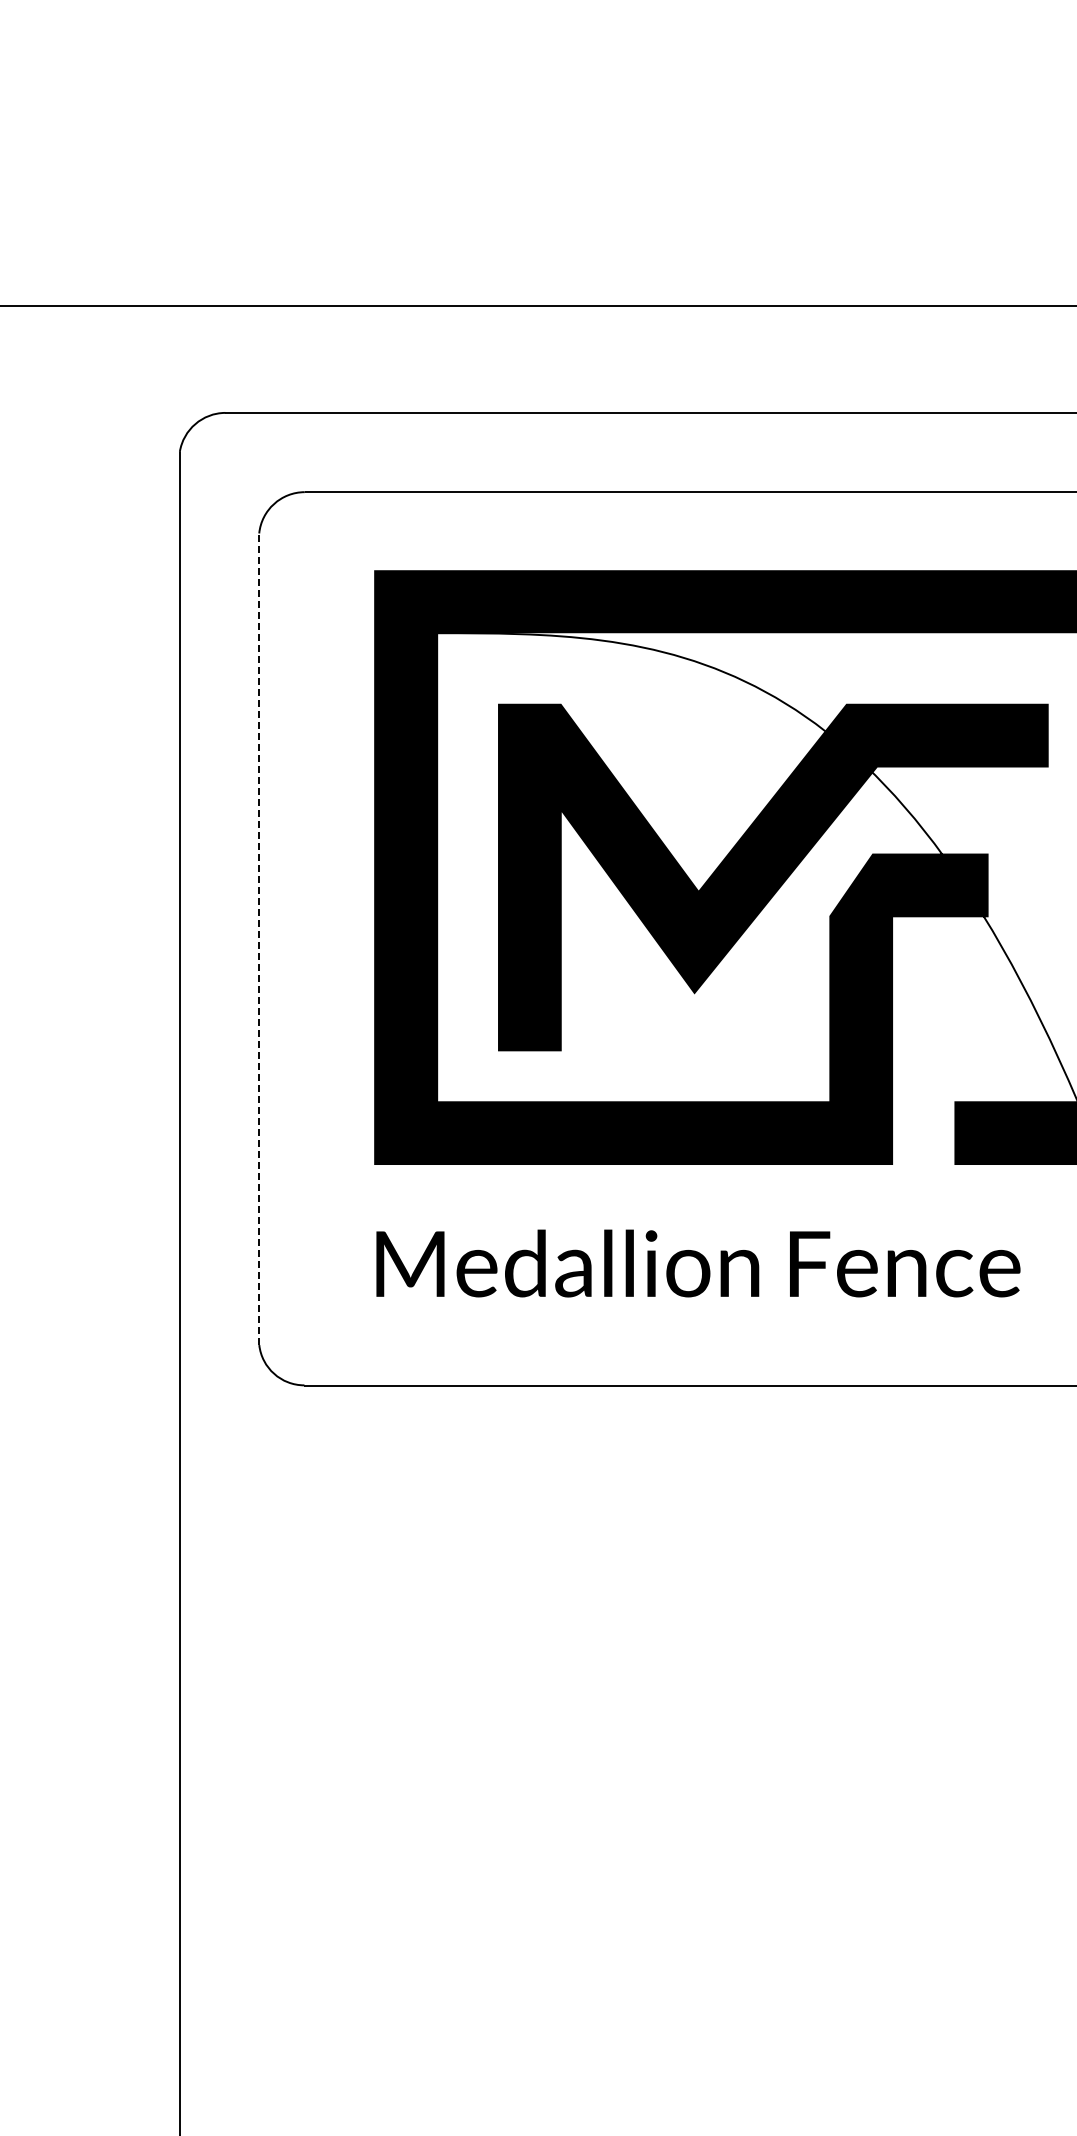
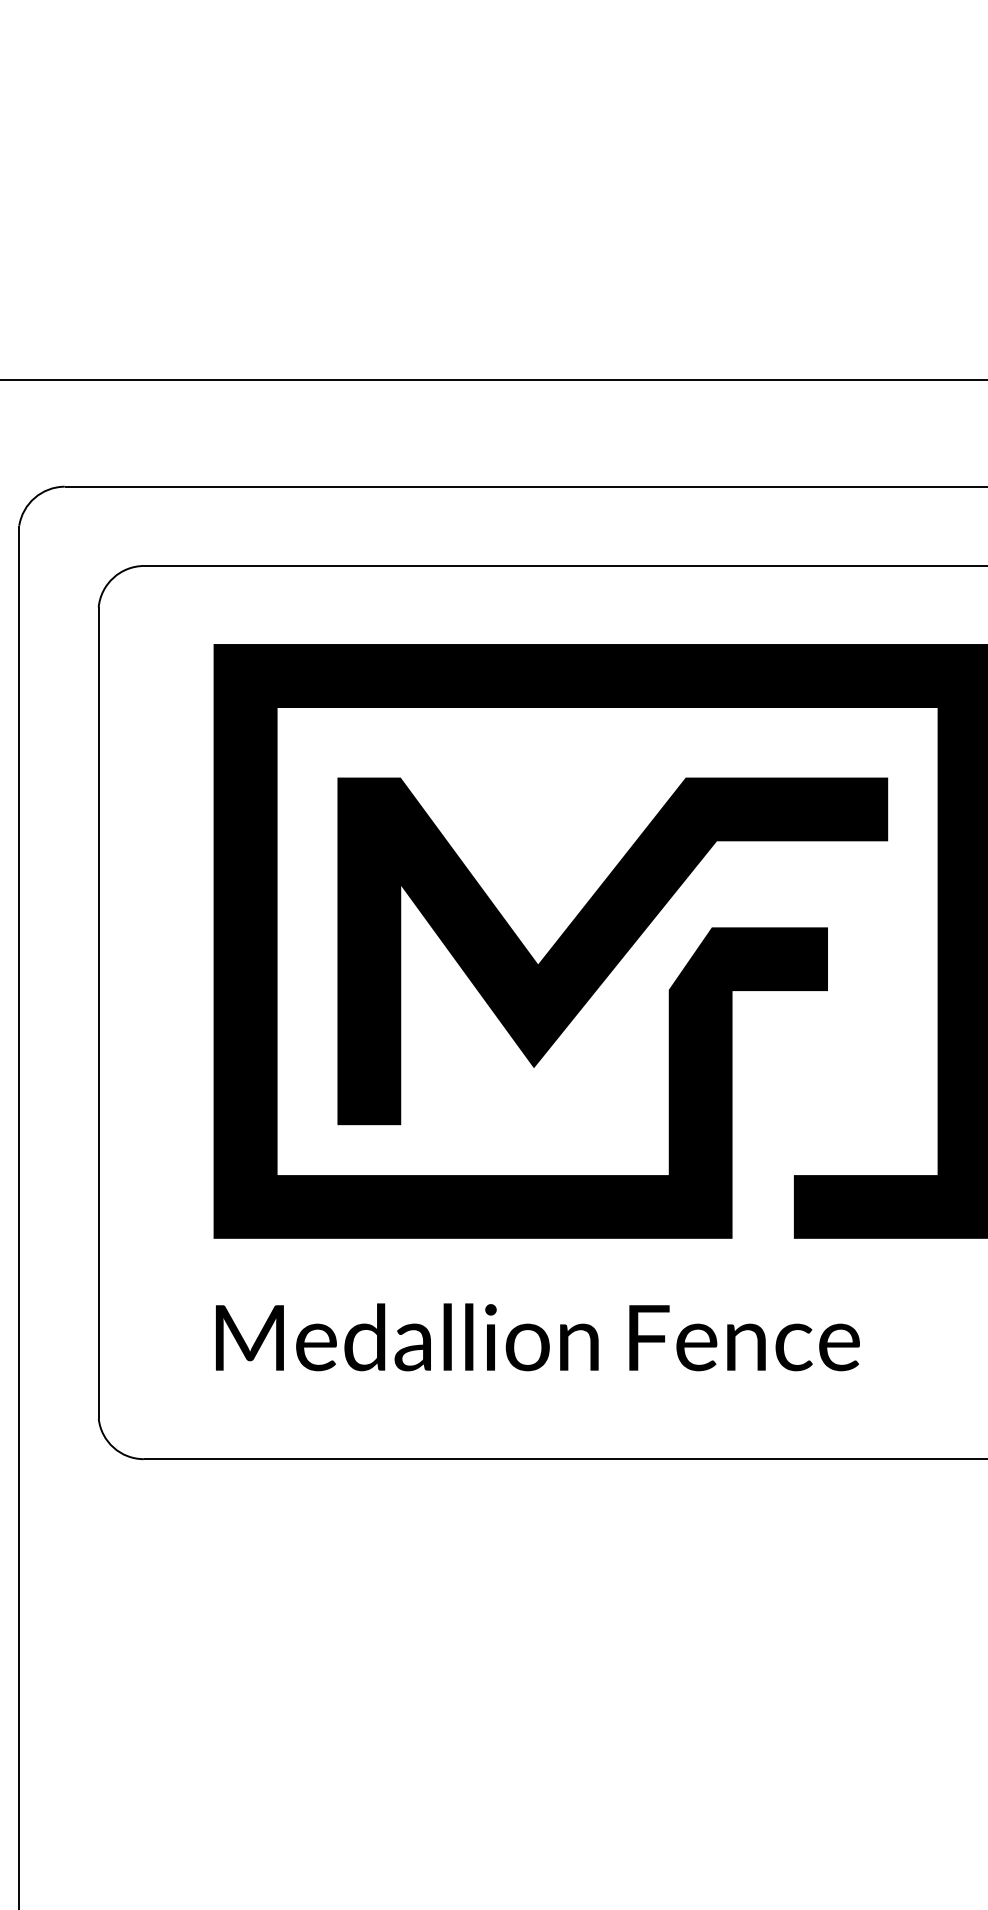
line: (259, 939) -> (98, 1013), dashed -> solid

